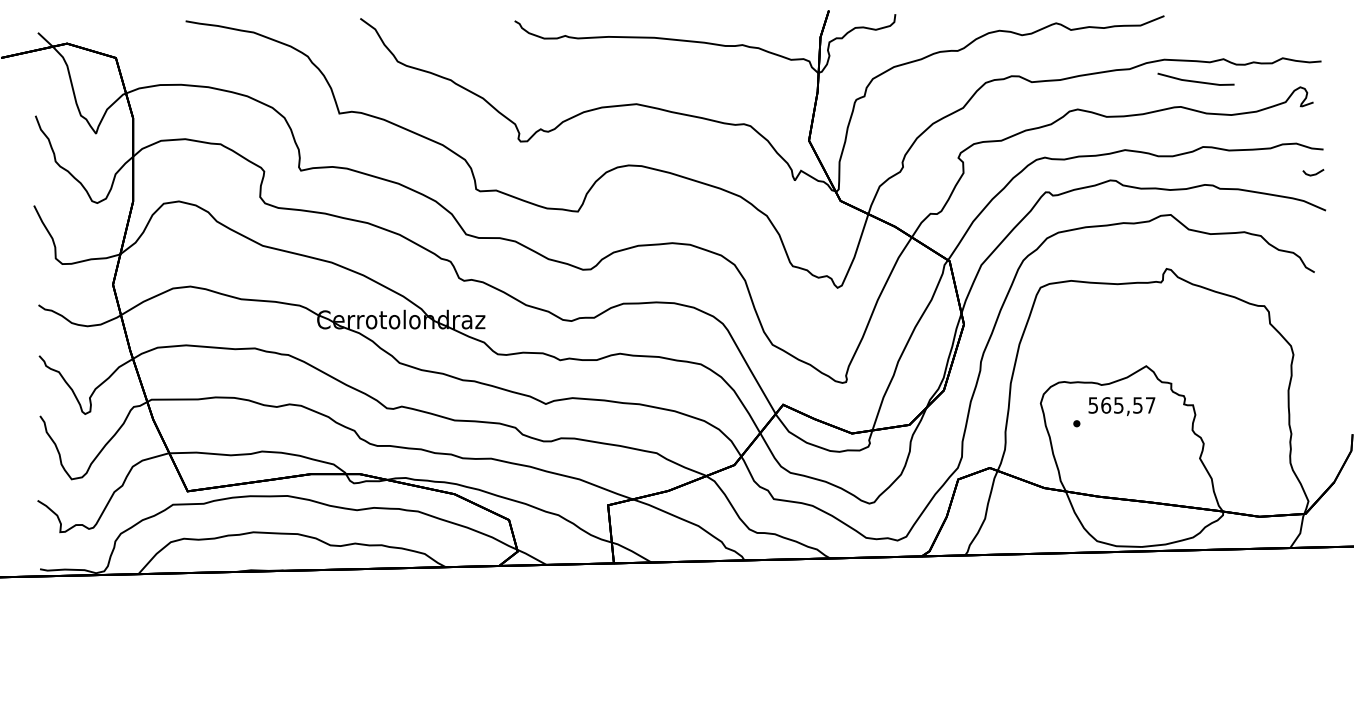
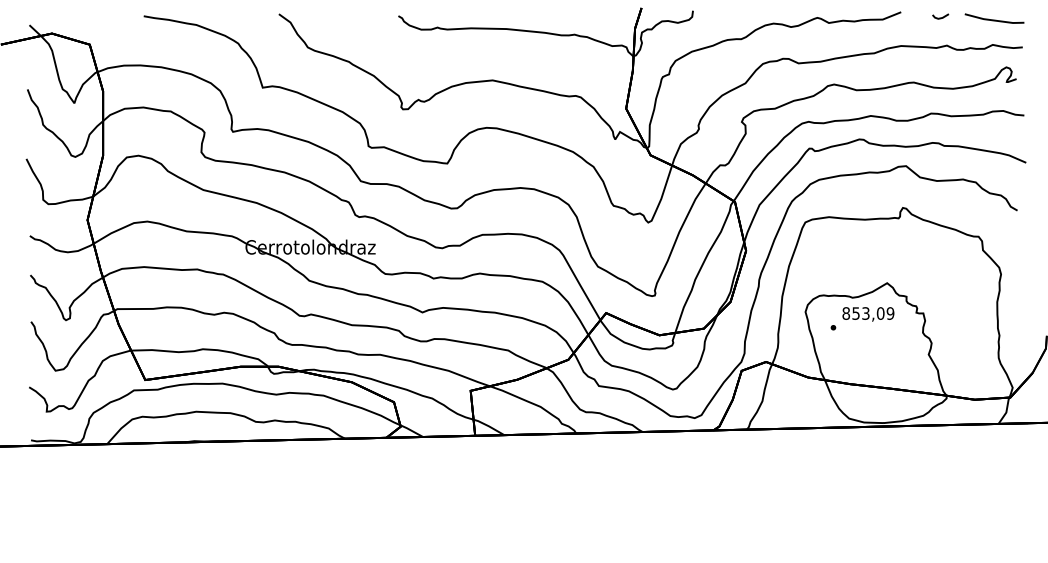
line: (1195, 80) -> (994, 19), moved
line: (1314, 173) -> (941, 17), moved
text: (1121, 405) -> (867, 313), 565,57 -> 853,09

